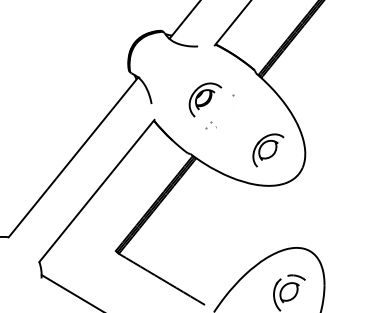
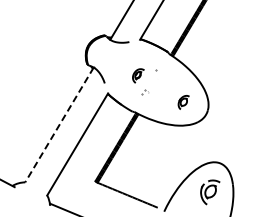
part: (204, 99) -> (138, 75), size x0.6
part: (267, 150) -> (183, 102), size x0.6
line: (73, 156) -> (59, 124), solid -> dashed

